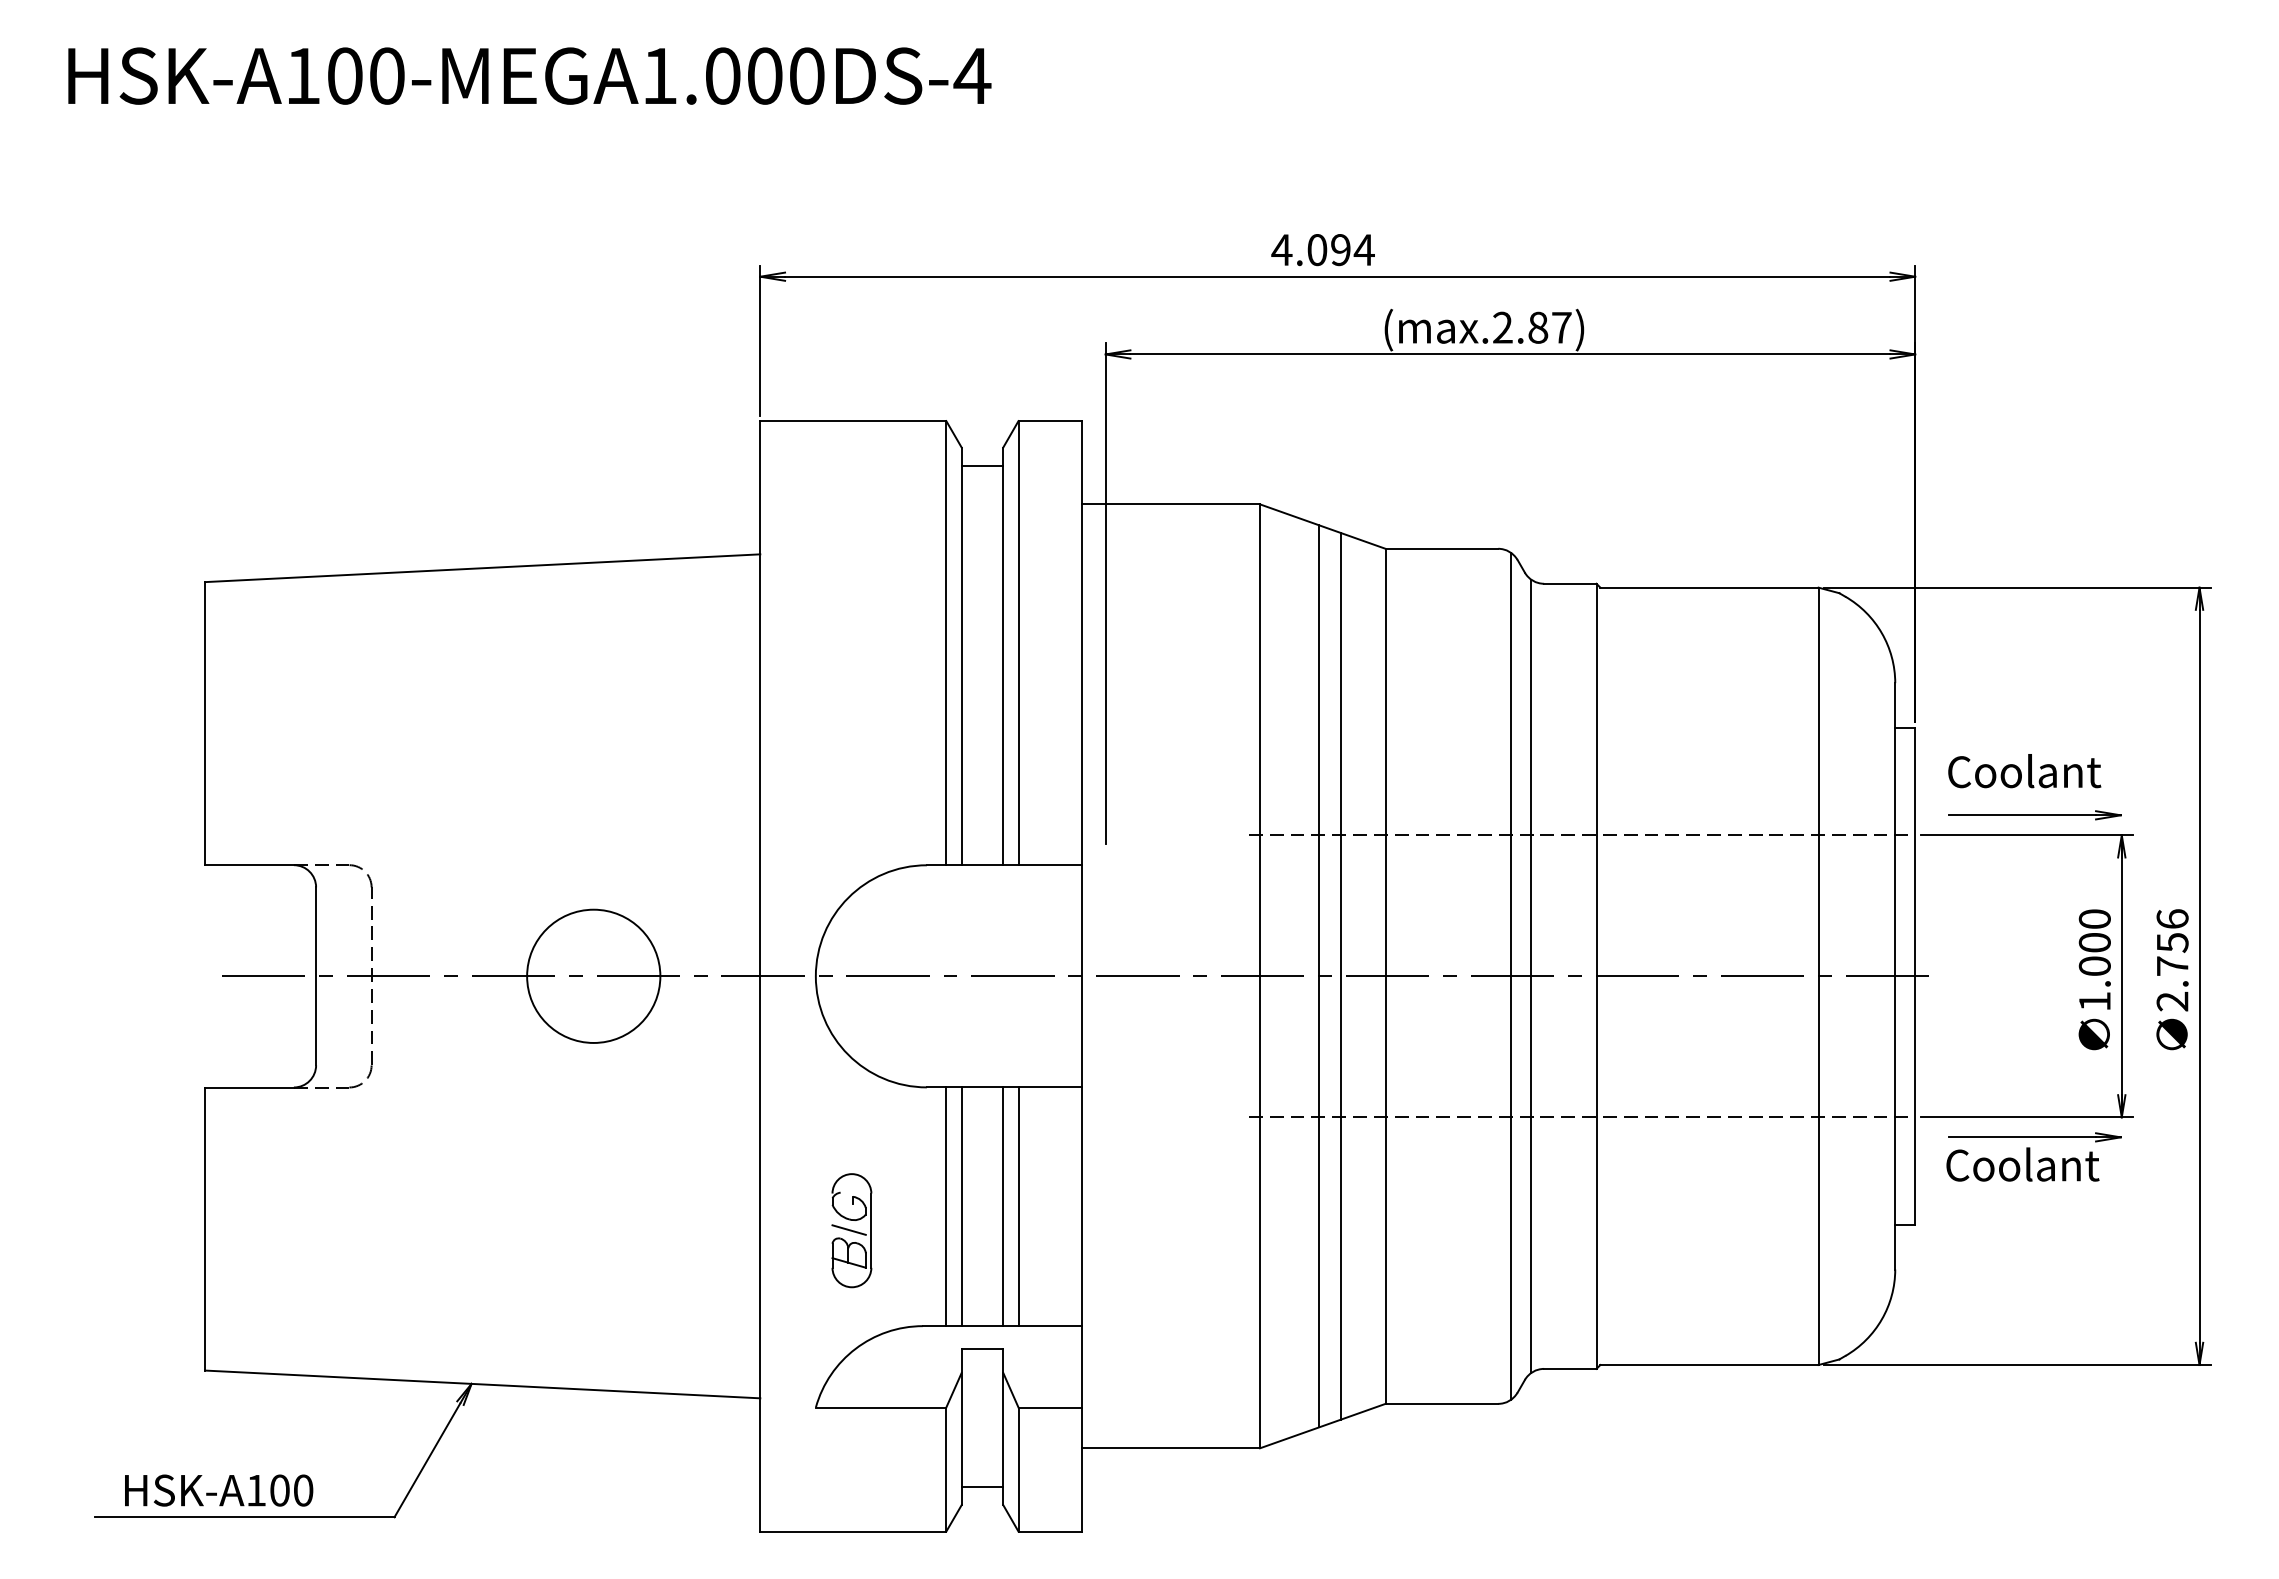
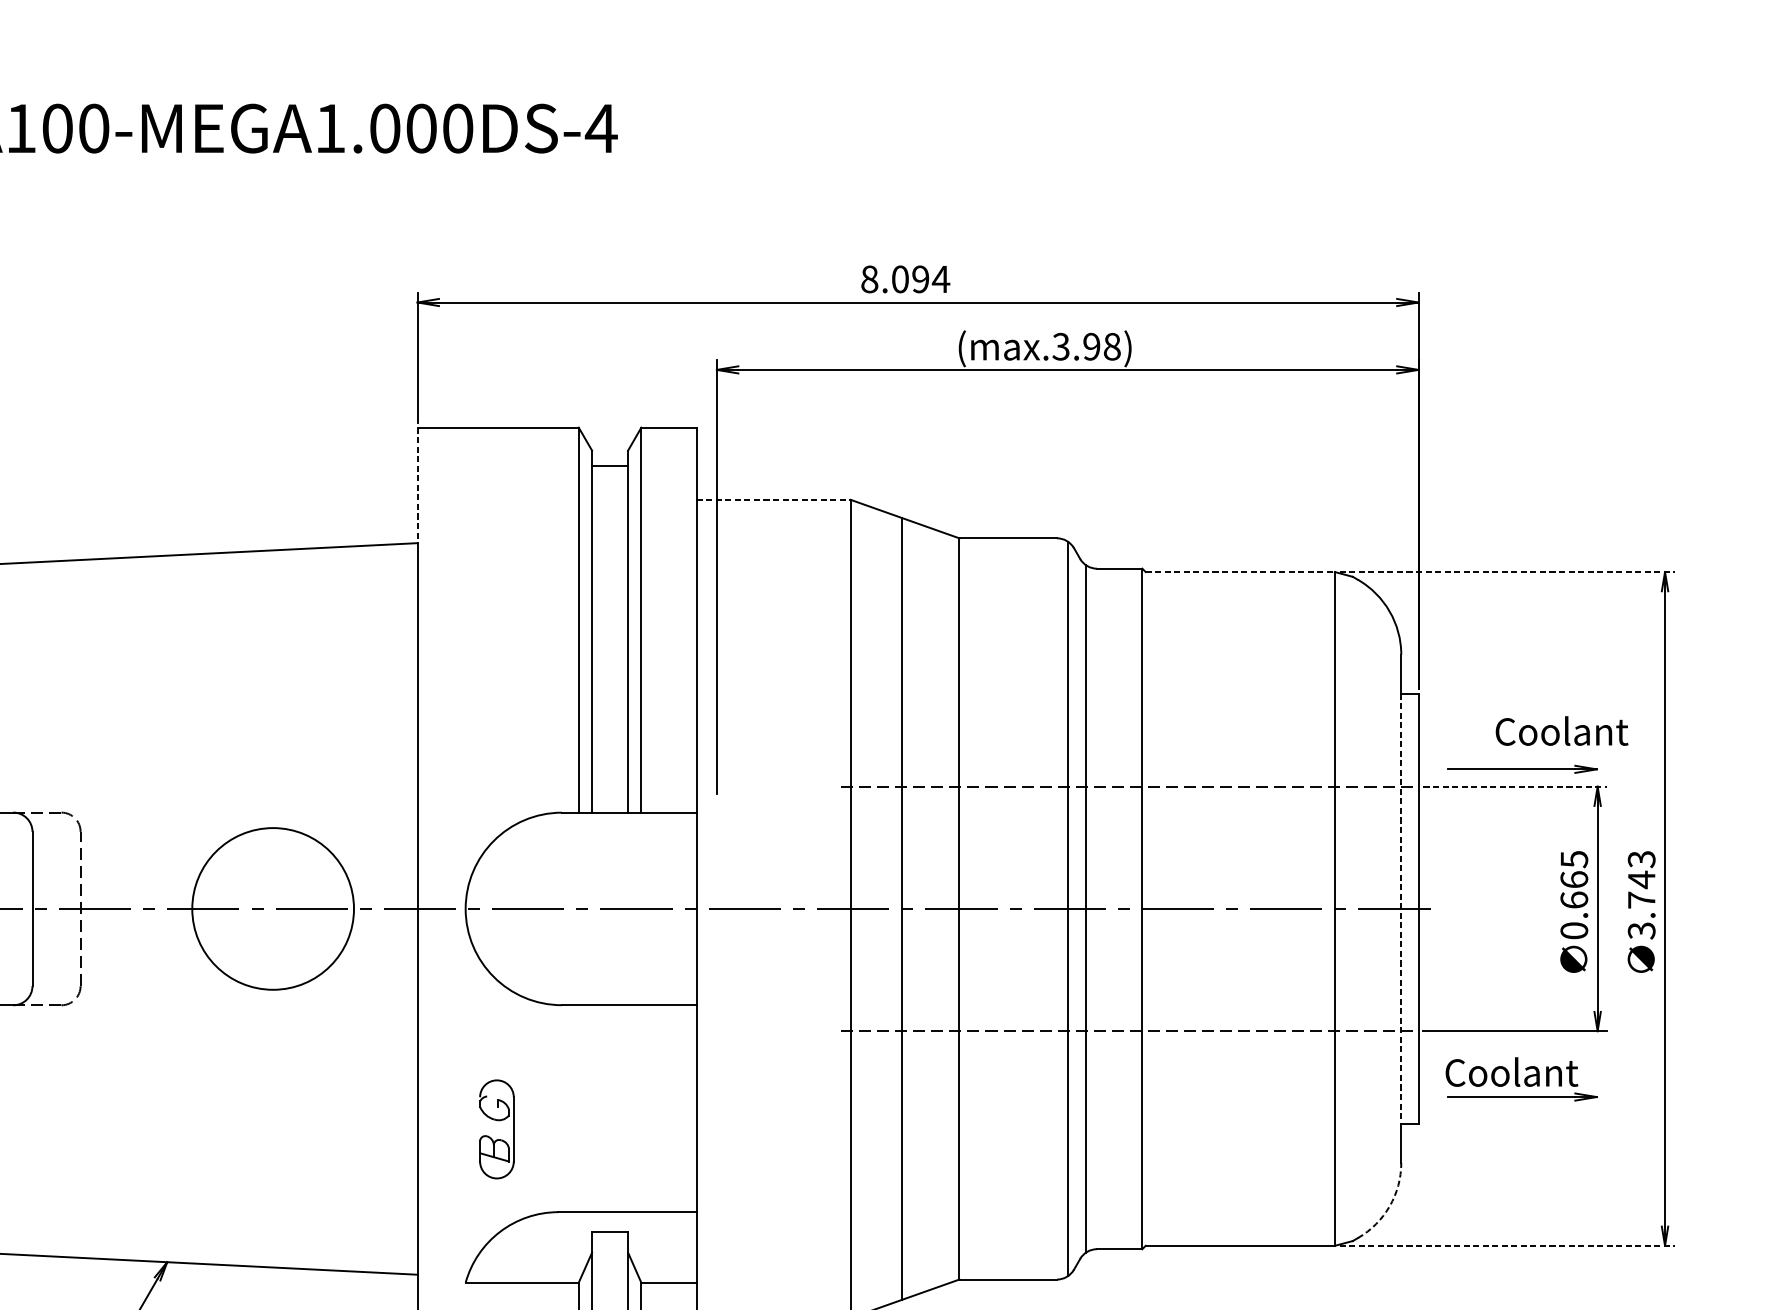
text: (1281, 250) -> (869, 279), 4.094 -> 8.094
text: (1531, 327) -> (1085, 346), (max.2.87) -> (max.3.98)
line: (760, 487) -> (417, 485), solid -> dashed
line: (1171, 504) -> (773, 499), solid -> dashed
line: (1710, 587) -> (1241, 571), solid -> dashed
line: (2017, 587) -> (1507, 571), solid -> dashed
text: (2024, 771) -> (1561, 731), moved
line: (2027, 835) -> (1515, 786), solid -> dashed
text: (2094, 960) -> (1574, 895), 1.000 -> 0.665
text: (2172, 960) -> (1641, 895), 2.756 -> 3.743
circle: (593, 975) -> (272, 908), size x1.4
line: (1341, 976) -> (921, 909), removed
line: (1895, 976) -> (1401, 909), solid -> dashed
part: (2034, 1137) -> (1521, 1097), moved
line: (946, 1206) -> (578, 1108), removed
line: (961, 1206) -> (591, 1108), removed
line: (1003, 1206) -> (628, 1108), removed
line: (1018, 1206) -> (641, 1108), removed
line: (848, 1229) -> (493, 1128), removed
arc: (1881, 1319) -> (1389, 1206), solid -> dashed
line: (2017, 1365) -> (1507, 1246), solid -> dashed

